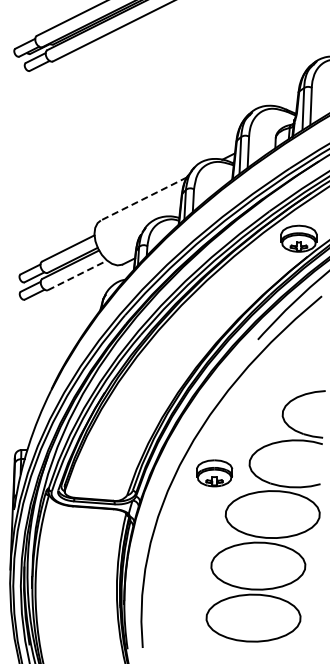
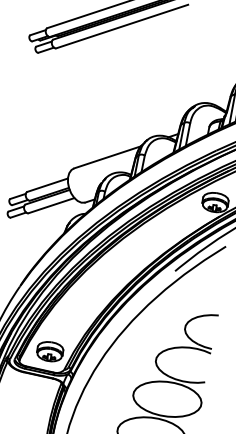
line: (143, 199) -> (107, 157), dashed -> solid
line: (77, 275) -> (51, 205), dashed -> solid
part: (214, 473) -> (50, 351), moved

